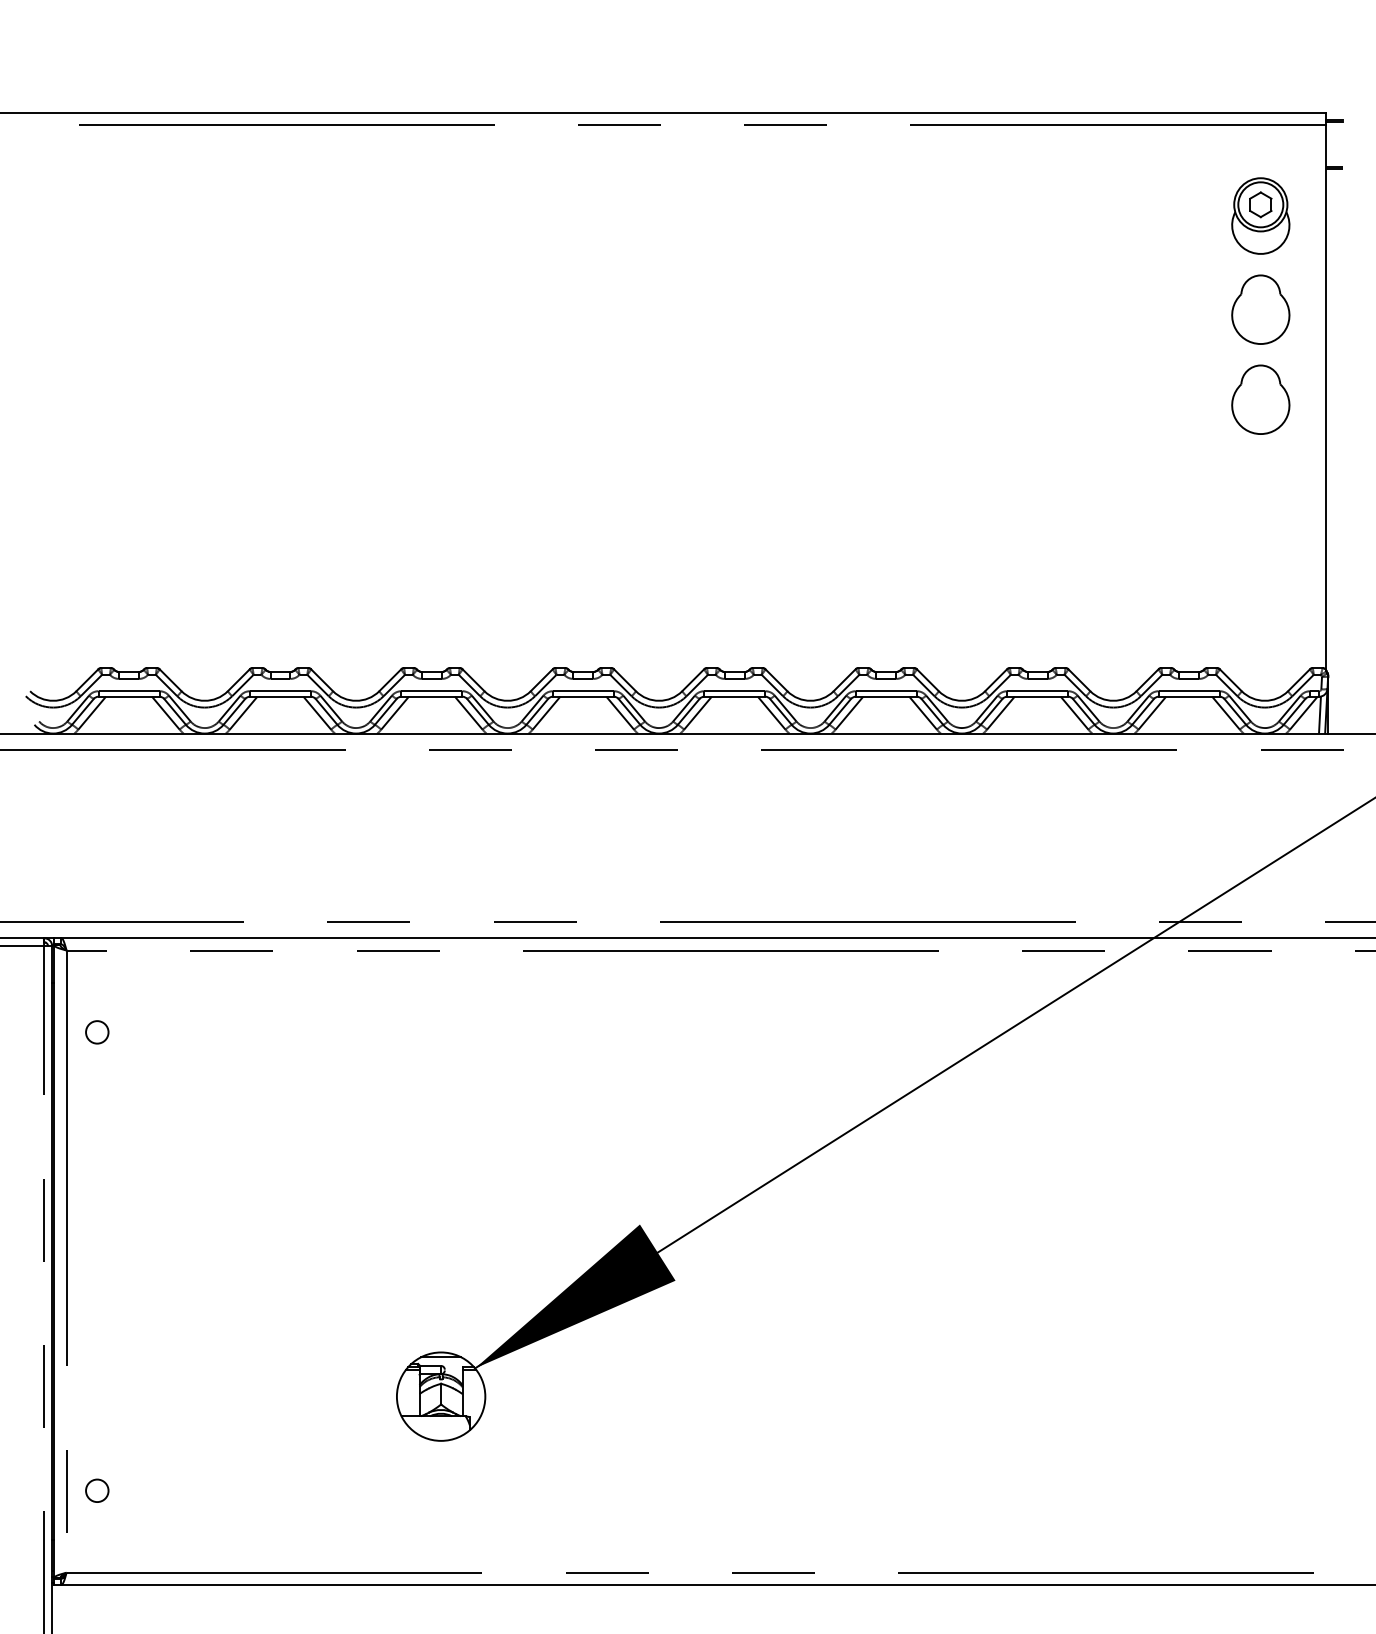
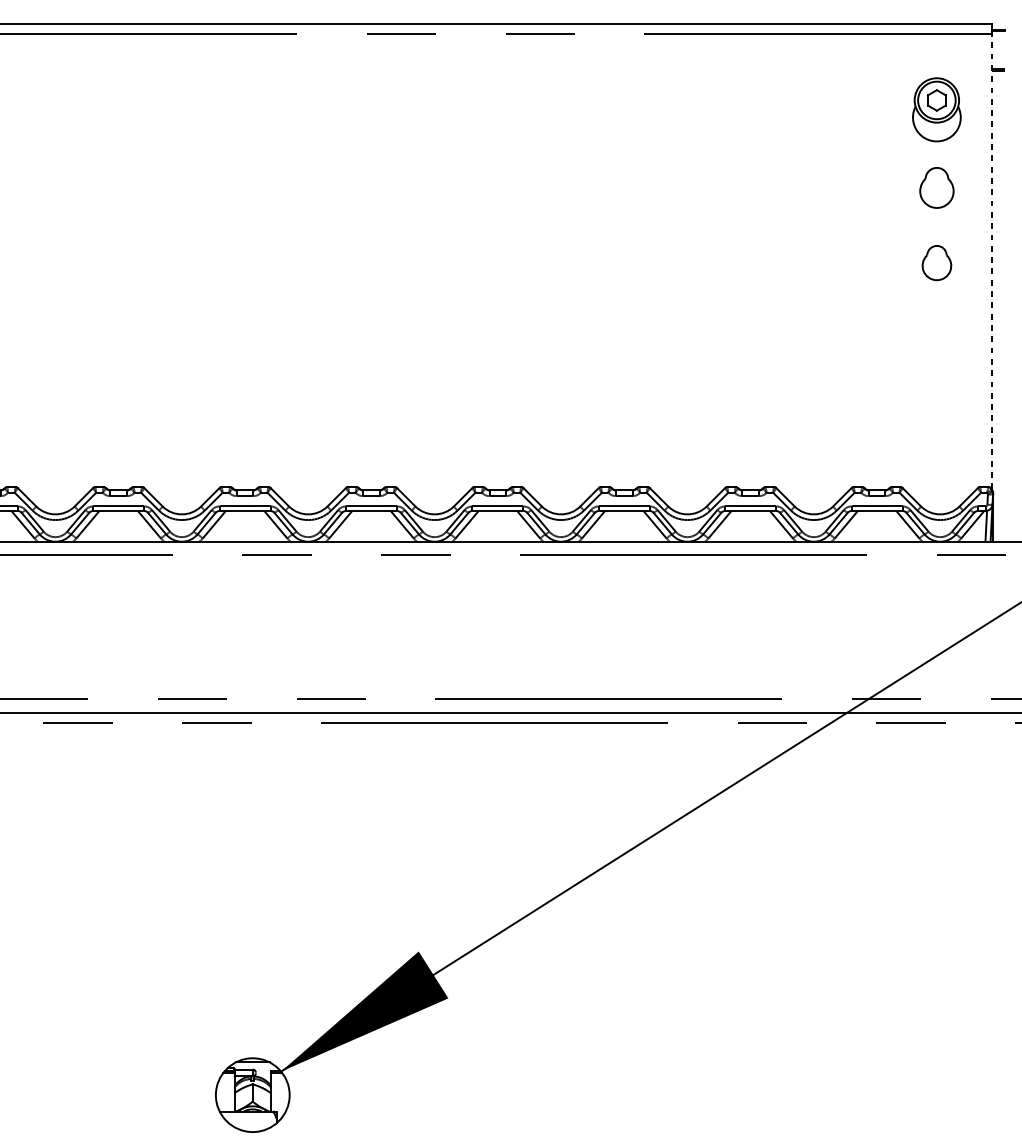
part: (1260, 309) -> (936, 187), size x0.7
line: (1326, 397) -> (991, 261), solid -> dashed
part: (1260, 399) -> (936, 262), size x0.6

